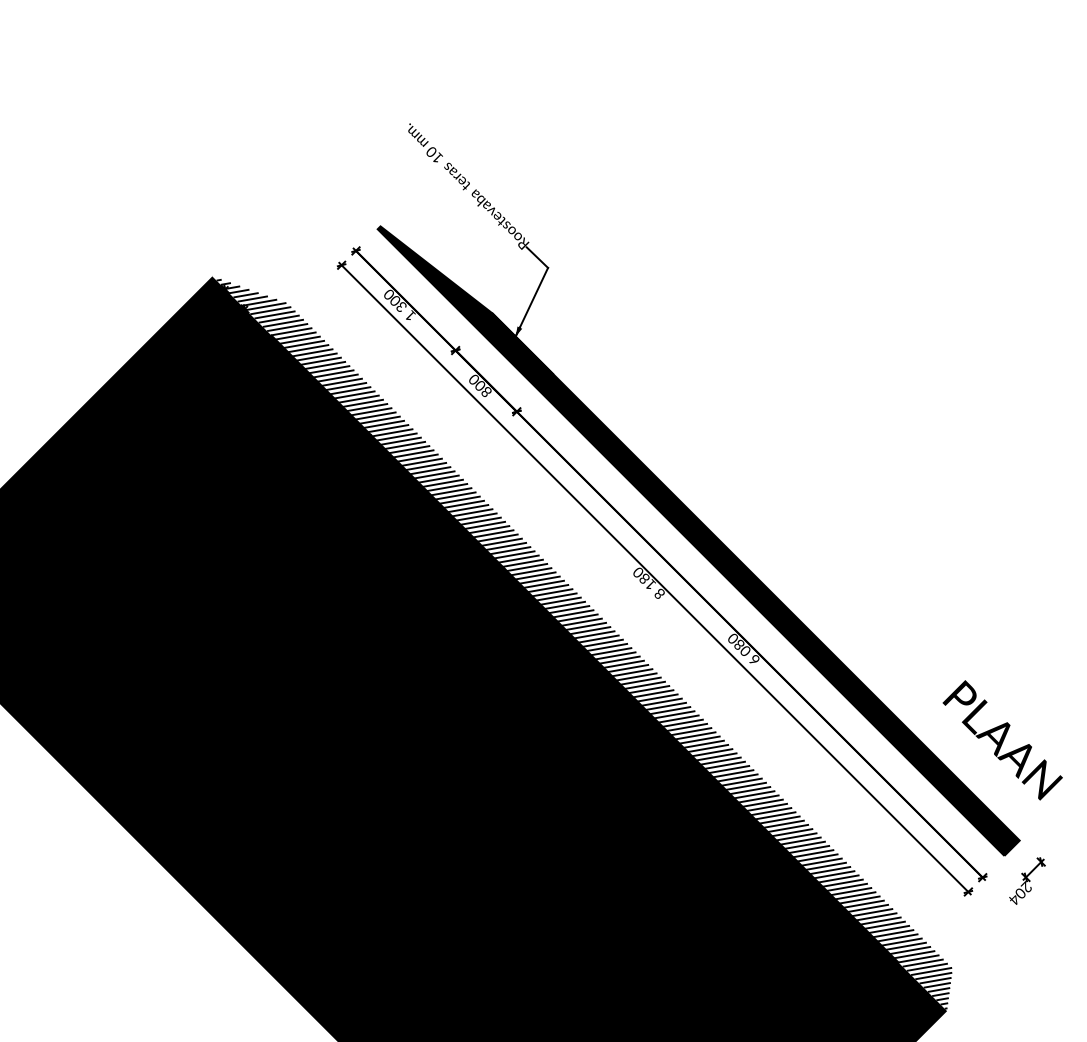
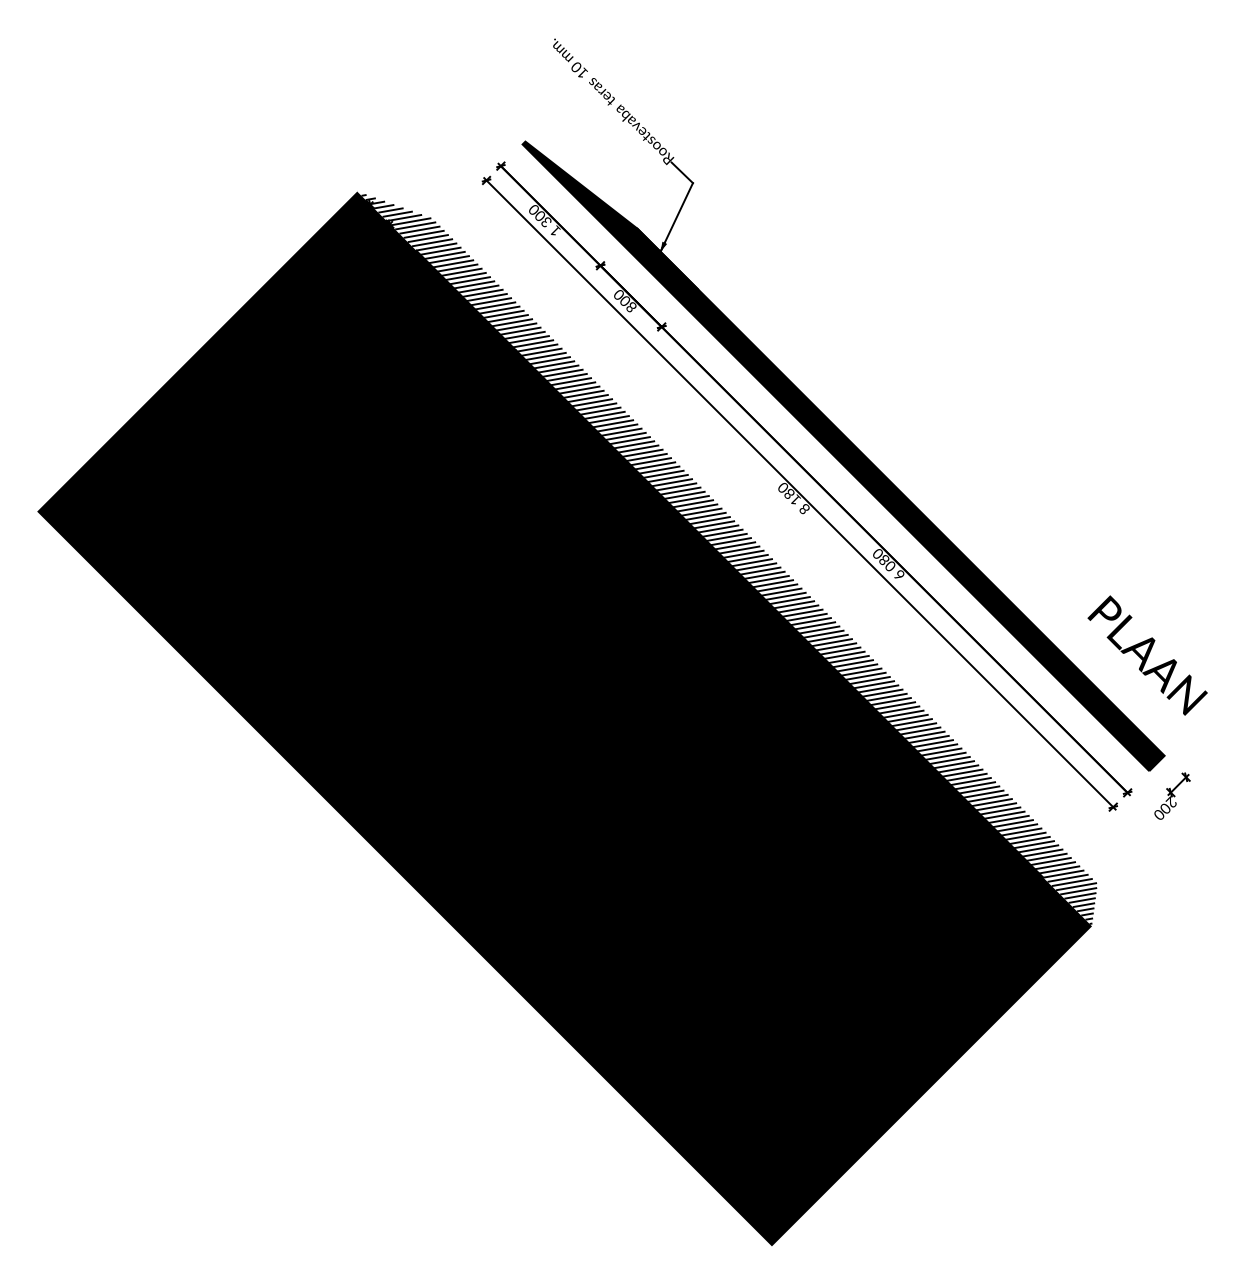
text: (1014, 900) -> (1159, 815), 204 -> 200

